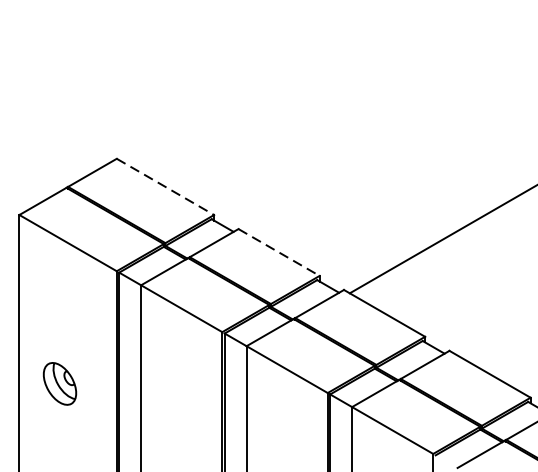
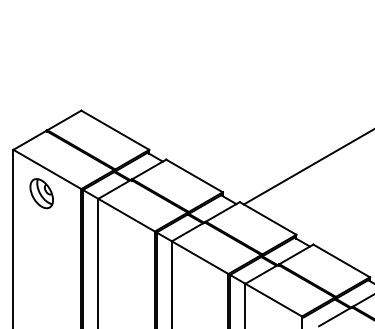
line: (165, 187) -> (115, 130), dashed -> solid
line: (279, 253) -> (194, 176), dashed -> solid
part: (59, 383) -> (41, 193), moved

